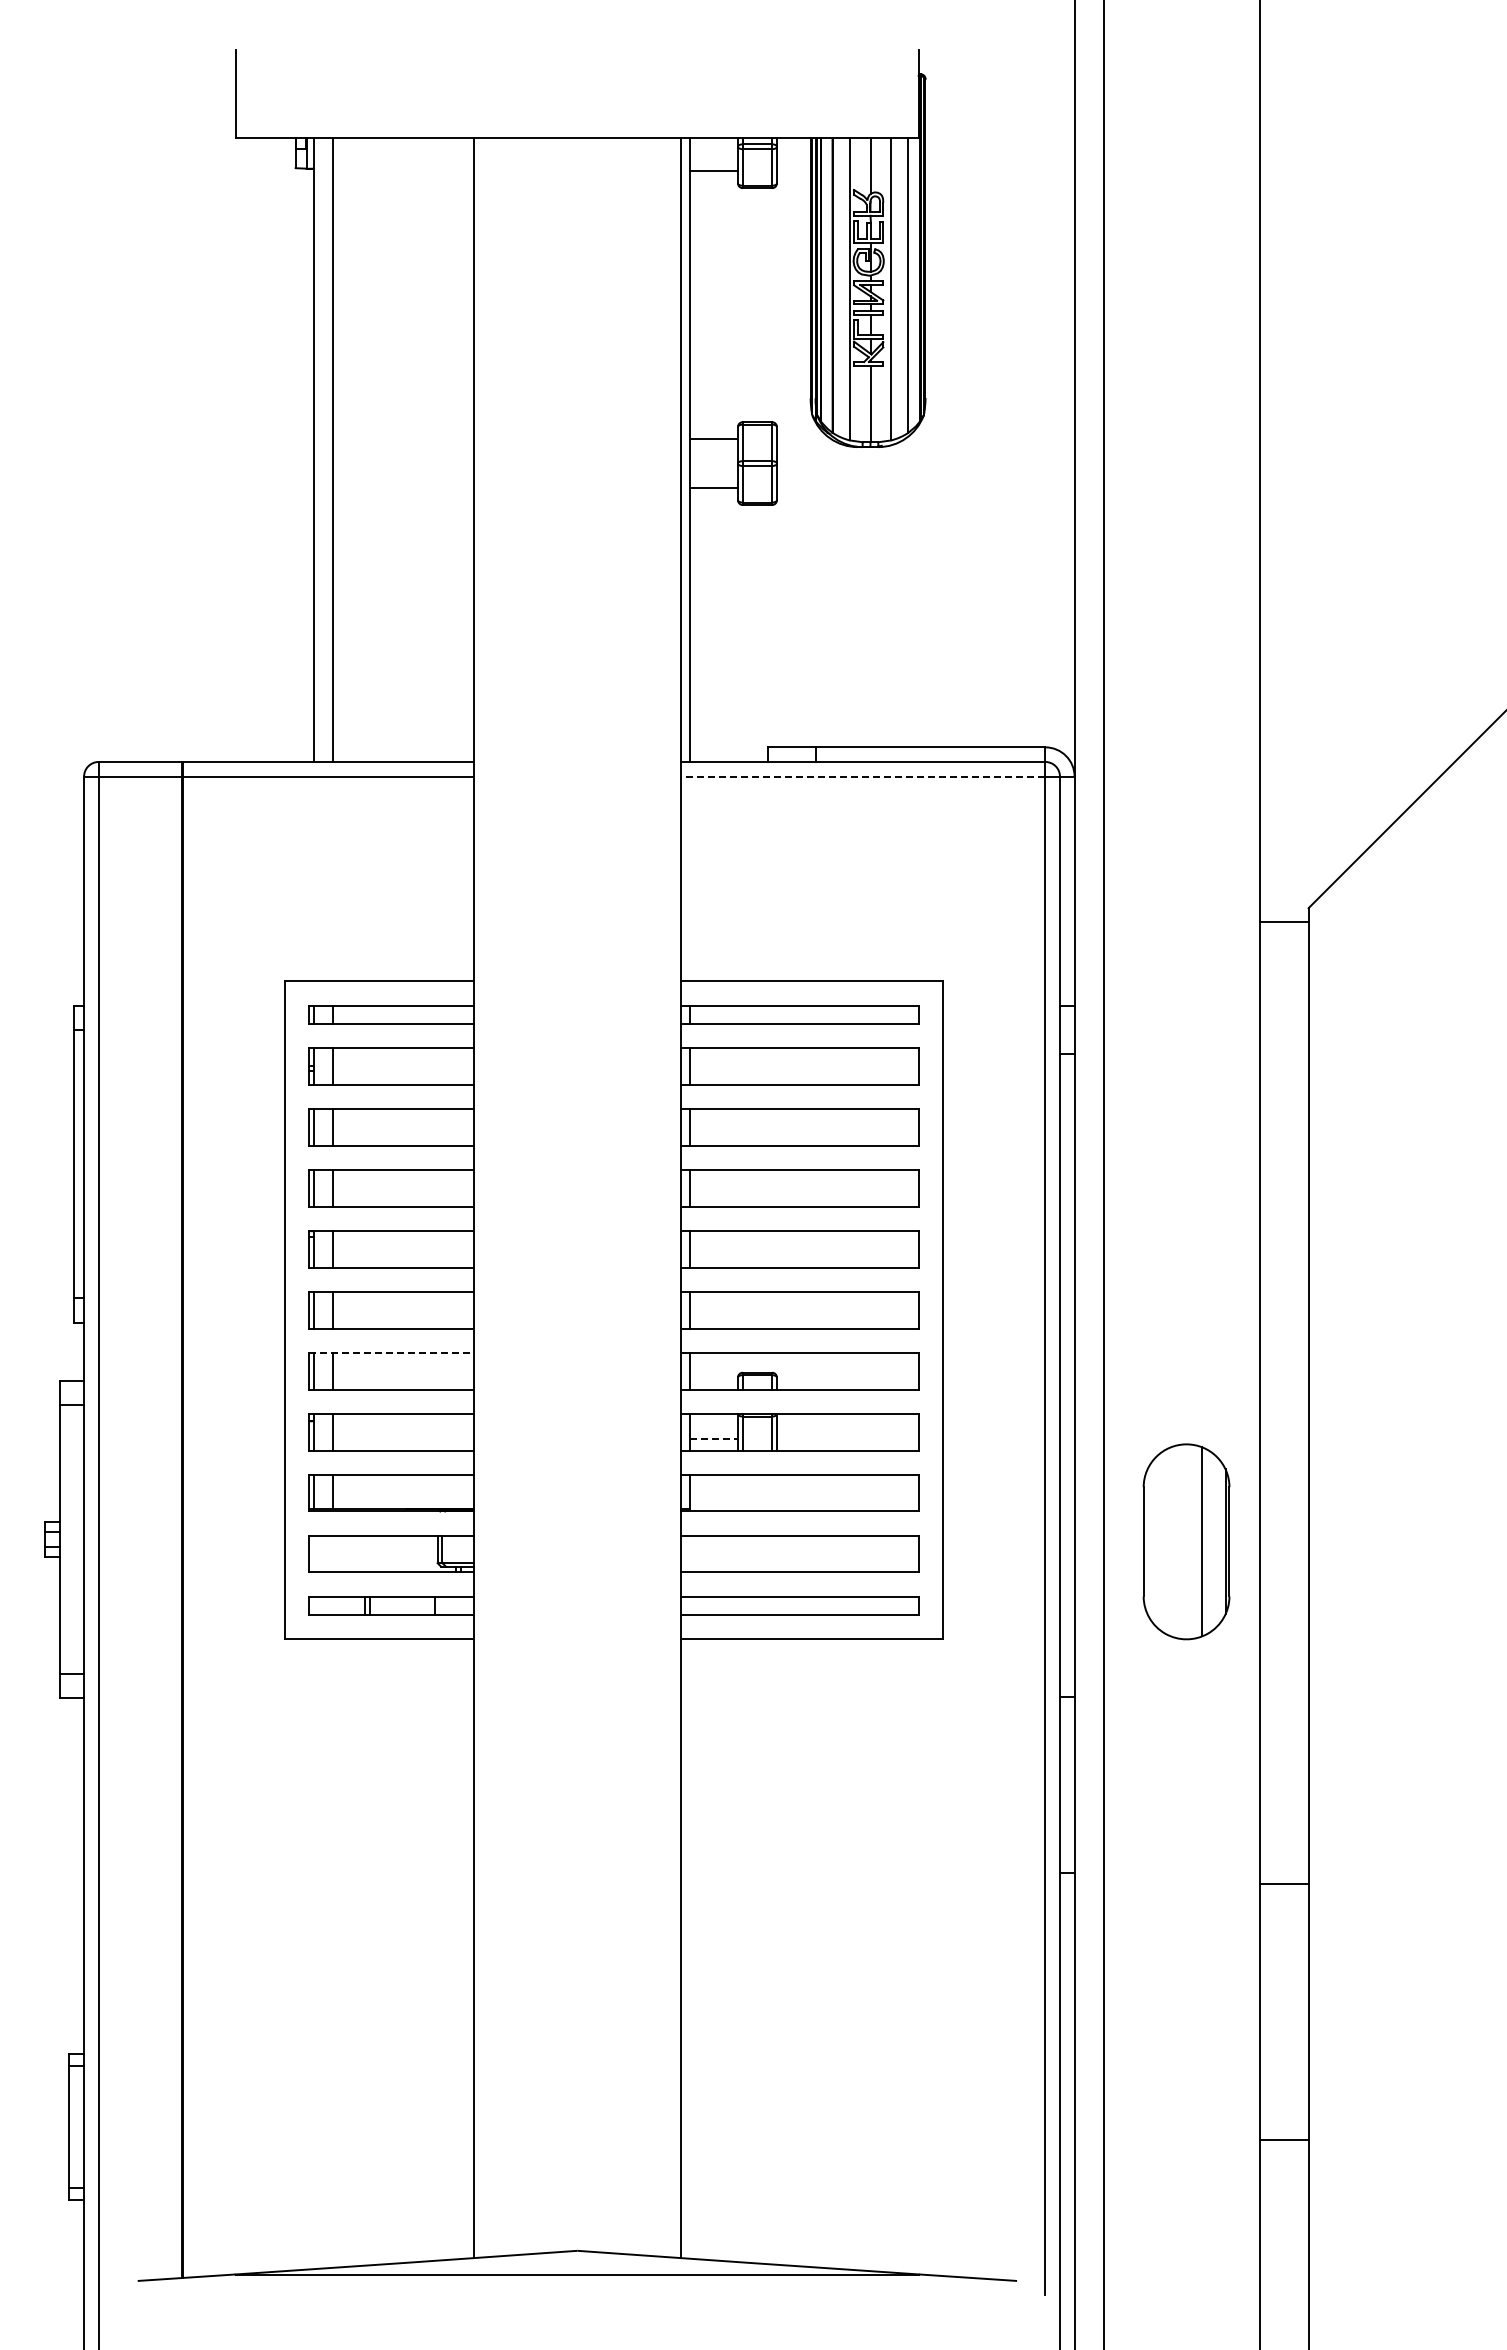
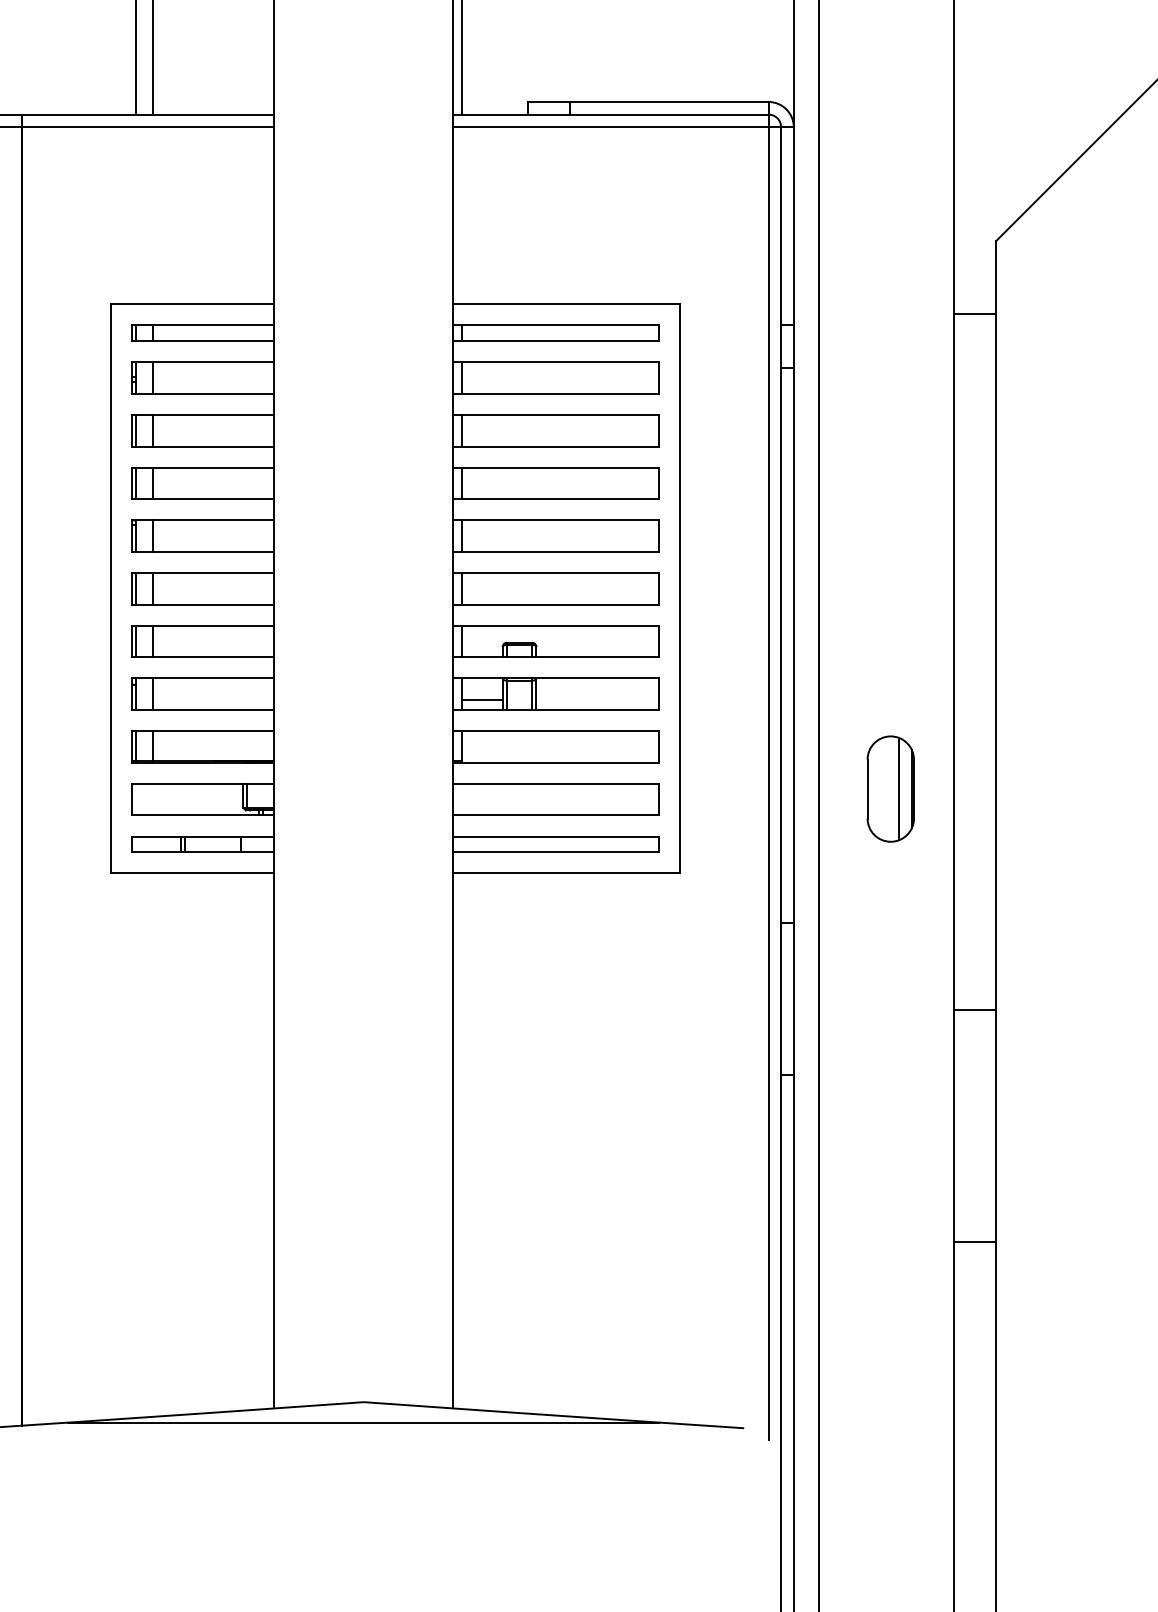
line: (862, 776) -> (610, 127), dashed -> solid
line: (1283, 921) -> (974, 313), moved
line: (392, 1353) -> (203, 626), dashed -> solid
line: (714, 1438) -> (482, 699), dashed -> solid
part: (1186, 1541) -> (890, 788), size x0.62
line: (1283, 1884) -> (974, 1010), moved
line: (1283, 2140) -> (974, 1241), moved

